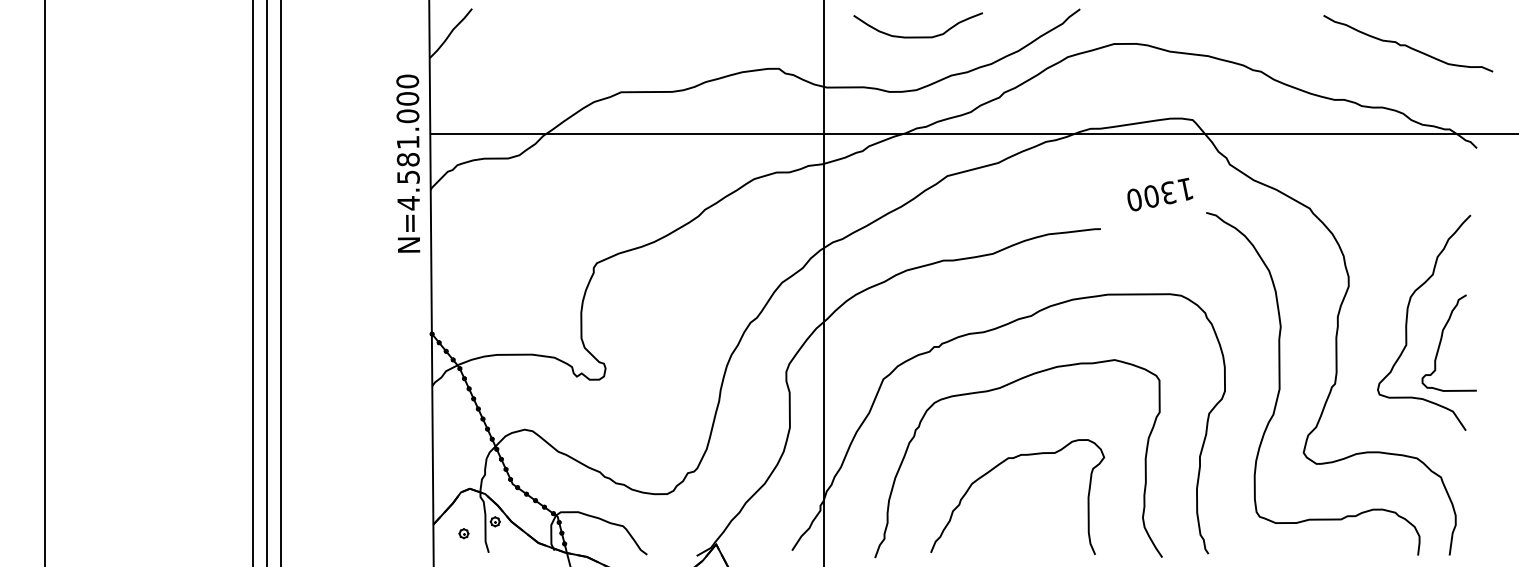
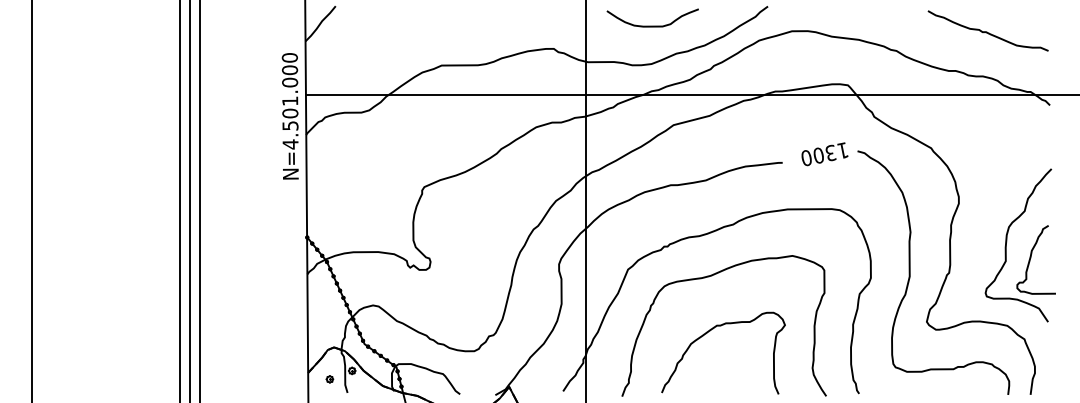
curve: (1407, 44) -> (987, 31), moved
text: (408, 159) -> (290, 113), N=4.581.000 -> N=4.501.000
text: (1159, 194) -> (824, 154), moved
part: (1441, 331) -> (1030, 251), moved

